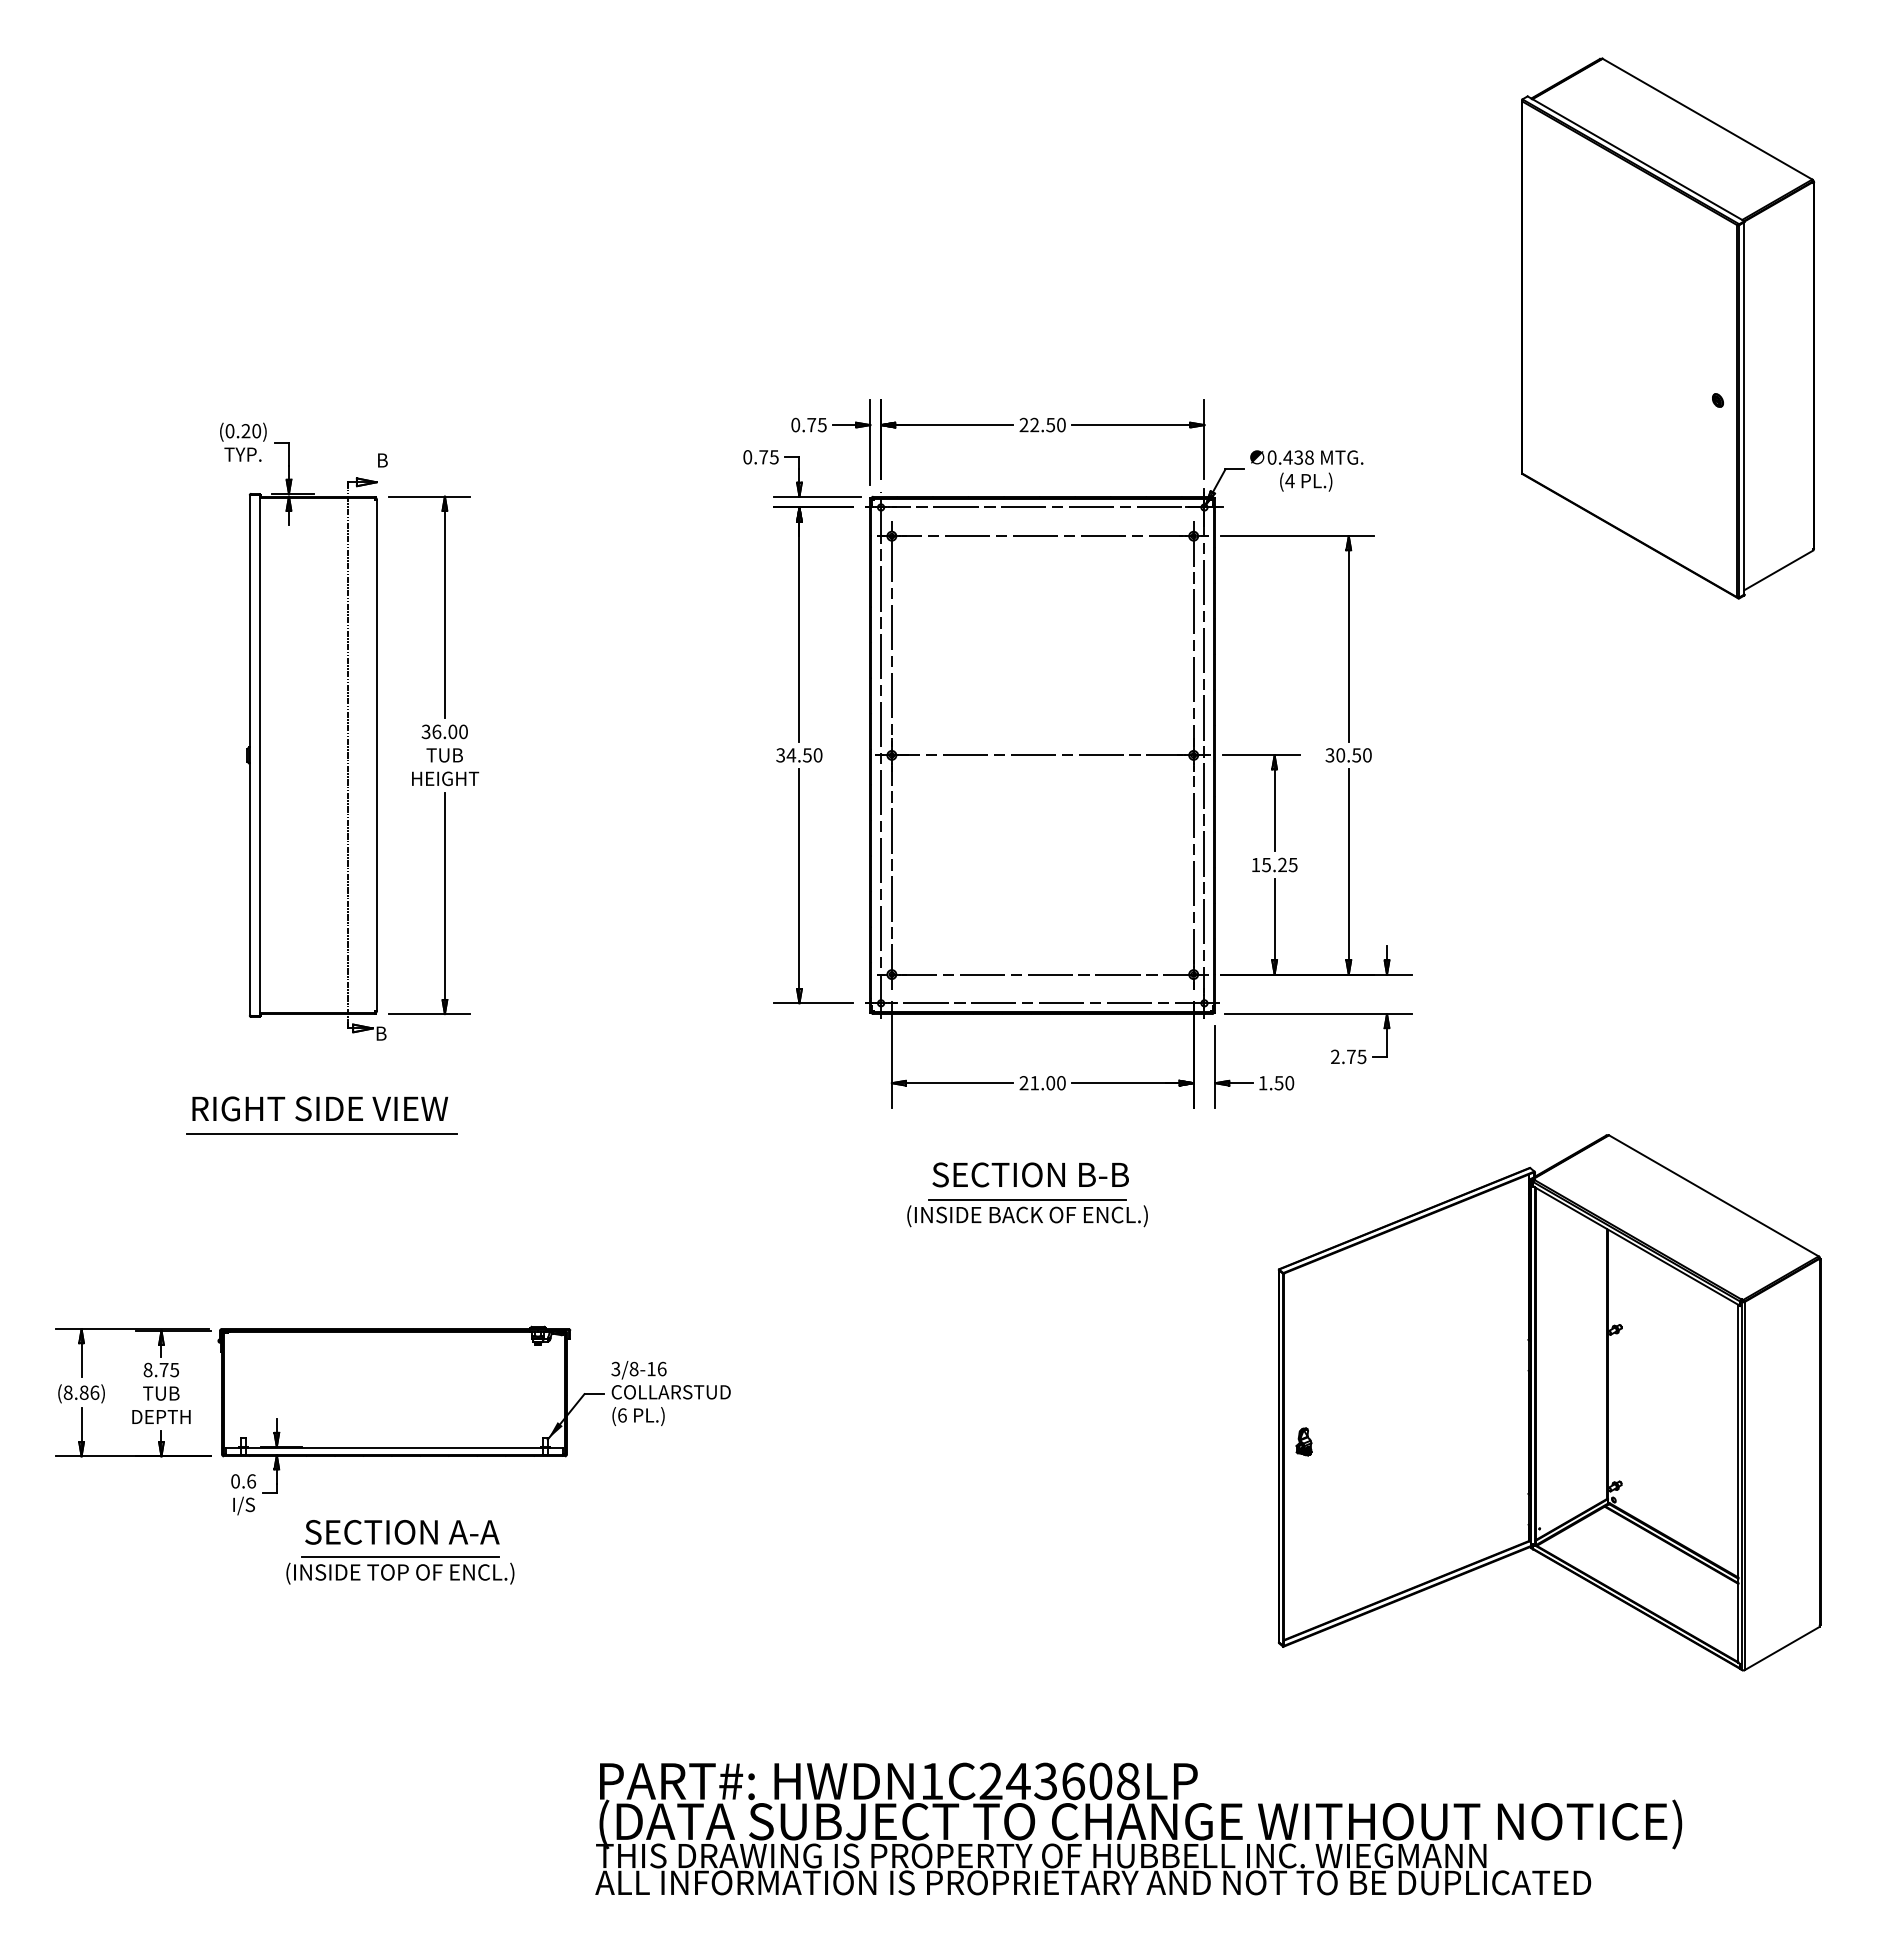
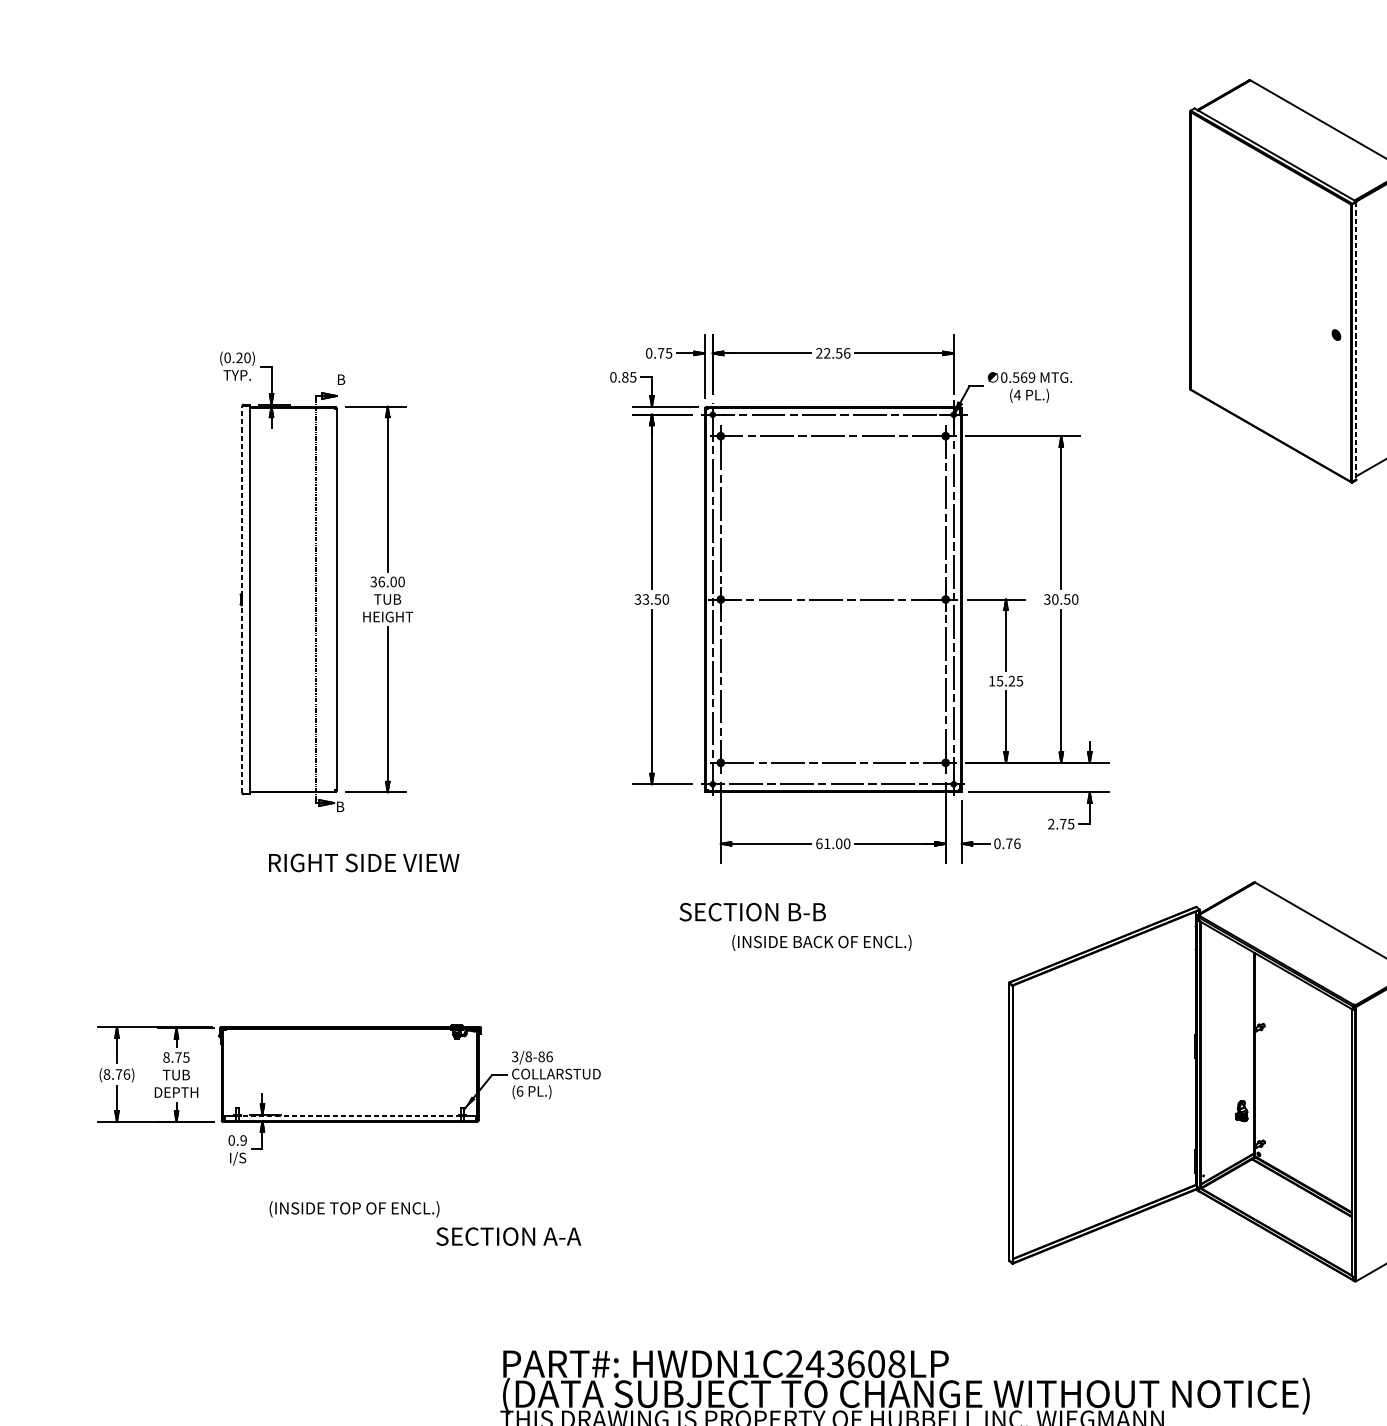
line: (1744, 408) -> (1356, 341), solid -> dashed
text: (1061, 424) -> (847, 352), 22.50 -> 22.56
text: (763, 457) -> (625, 377), 0.75 -> 0.85
text: (1298, 457) -> (1023, 377), 0.438 -> 0.569
line: (249, 754) -> (242, 598), solid -> dashed
text: (791, 755) -> (646, 599), 34.50 -> 33.50
text: (1023, 1083) -> (818, 844), 21.00 -> 61.00
text: (1276, 1083) -> (1007, 844), 1.50 -> 0.76
text: (320, 1108) -> (364, 862), moved
line: (321, 1133) -> (295, 881), removed
text: (1030, 1174) -> (752, 911), moved
line: (1027, 1199) -> (821, 930), removed
text: (651, 1368) -> (541, 1056), 3/8-16 -> 3/8-86
text: (83, 1392) -> (118, 1074), (8.86) -> (8.76)
part: (1303, 1441) -> (1241, 1110), moved
line: (394, 1448) -> (350, 1116), solid -> dashed
text: (251, 1481) -> (243, 1140), 0.6 -> 0.9
text: (402, 1532) -> (508, 1236), moved
line: (400, 1556) -> (354, 1196), removed

